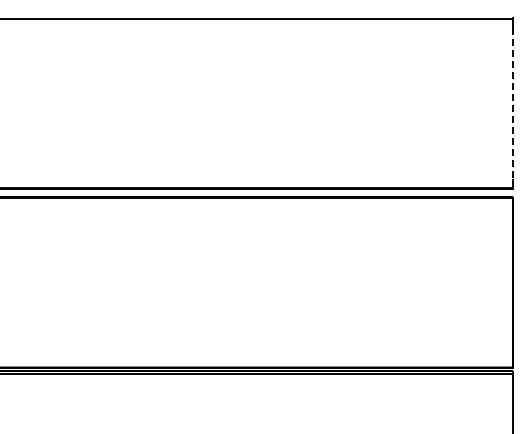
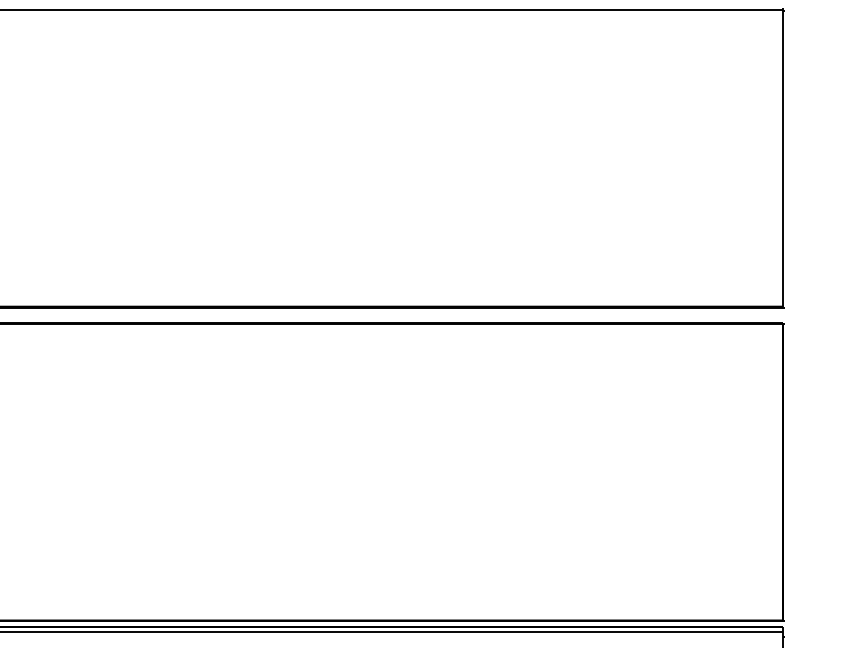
line: (512, 103) -> (782, 158), dashed -> solid

